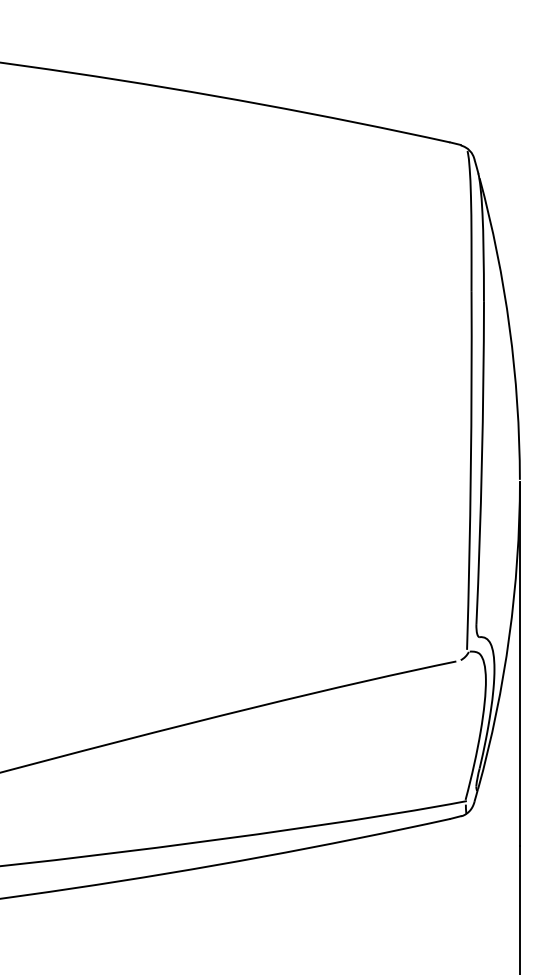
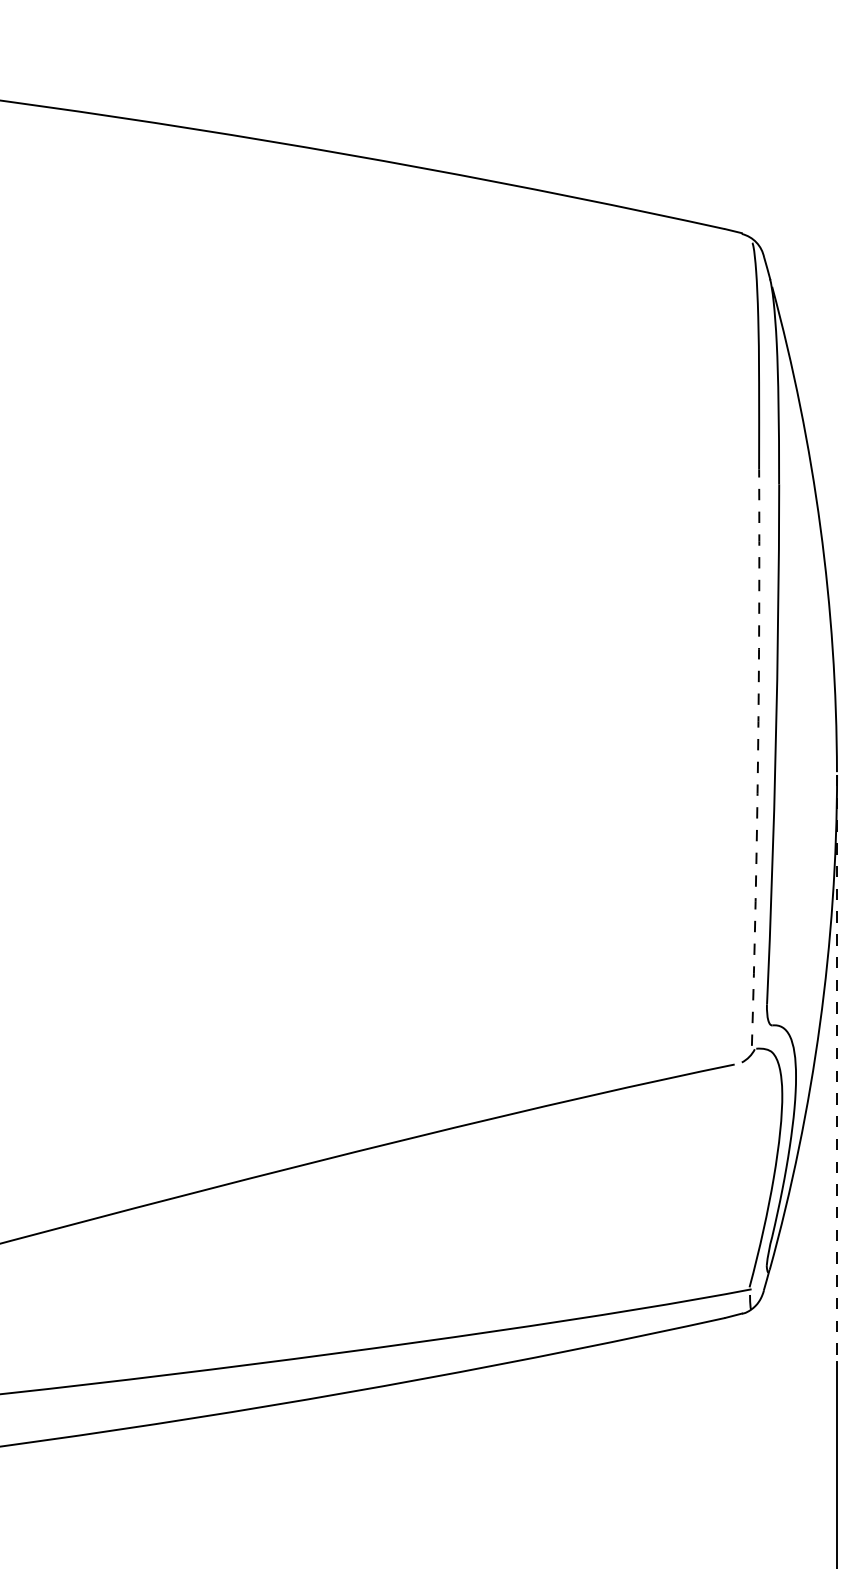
arc: (470, 470) -> (757, 757), solid -> dashed
line: (519, 664) -> (836, 1069), solid -> dashed

